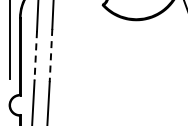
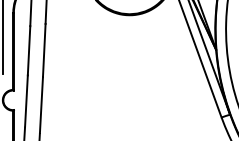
line: (36, 55) -> (29, 50), dashed -> solid
line: (51, 55) -> (44, 50), dashed -> solid

